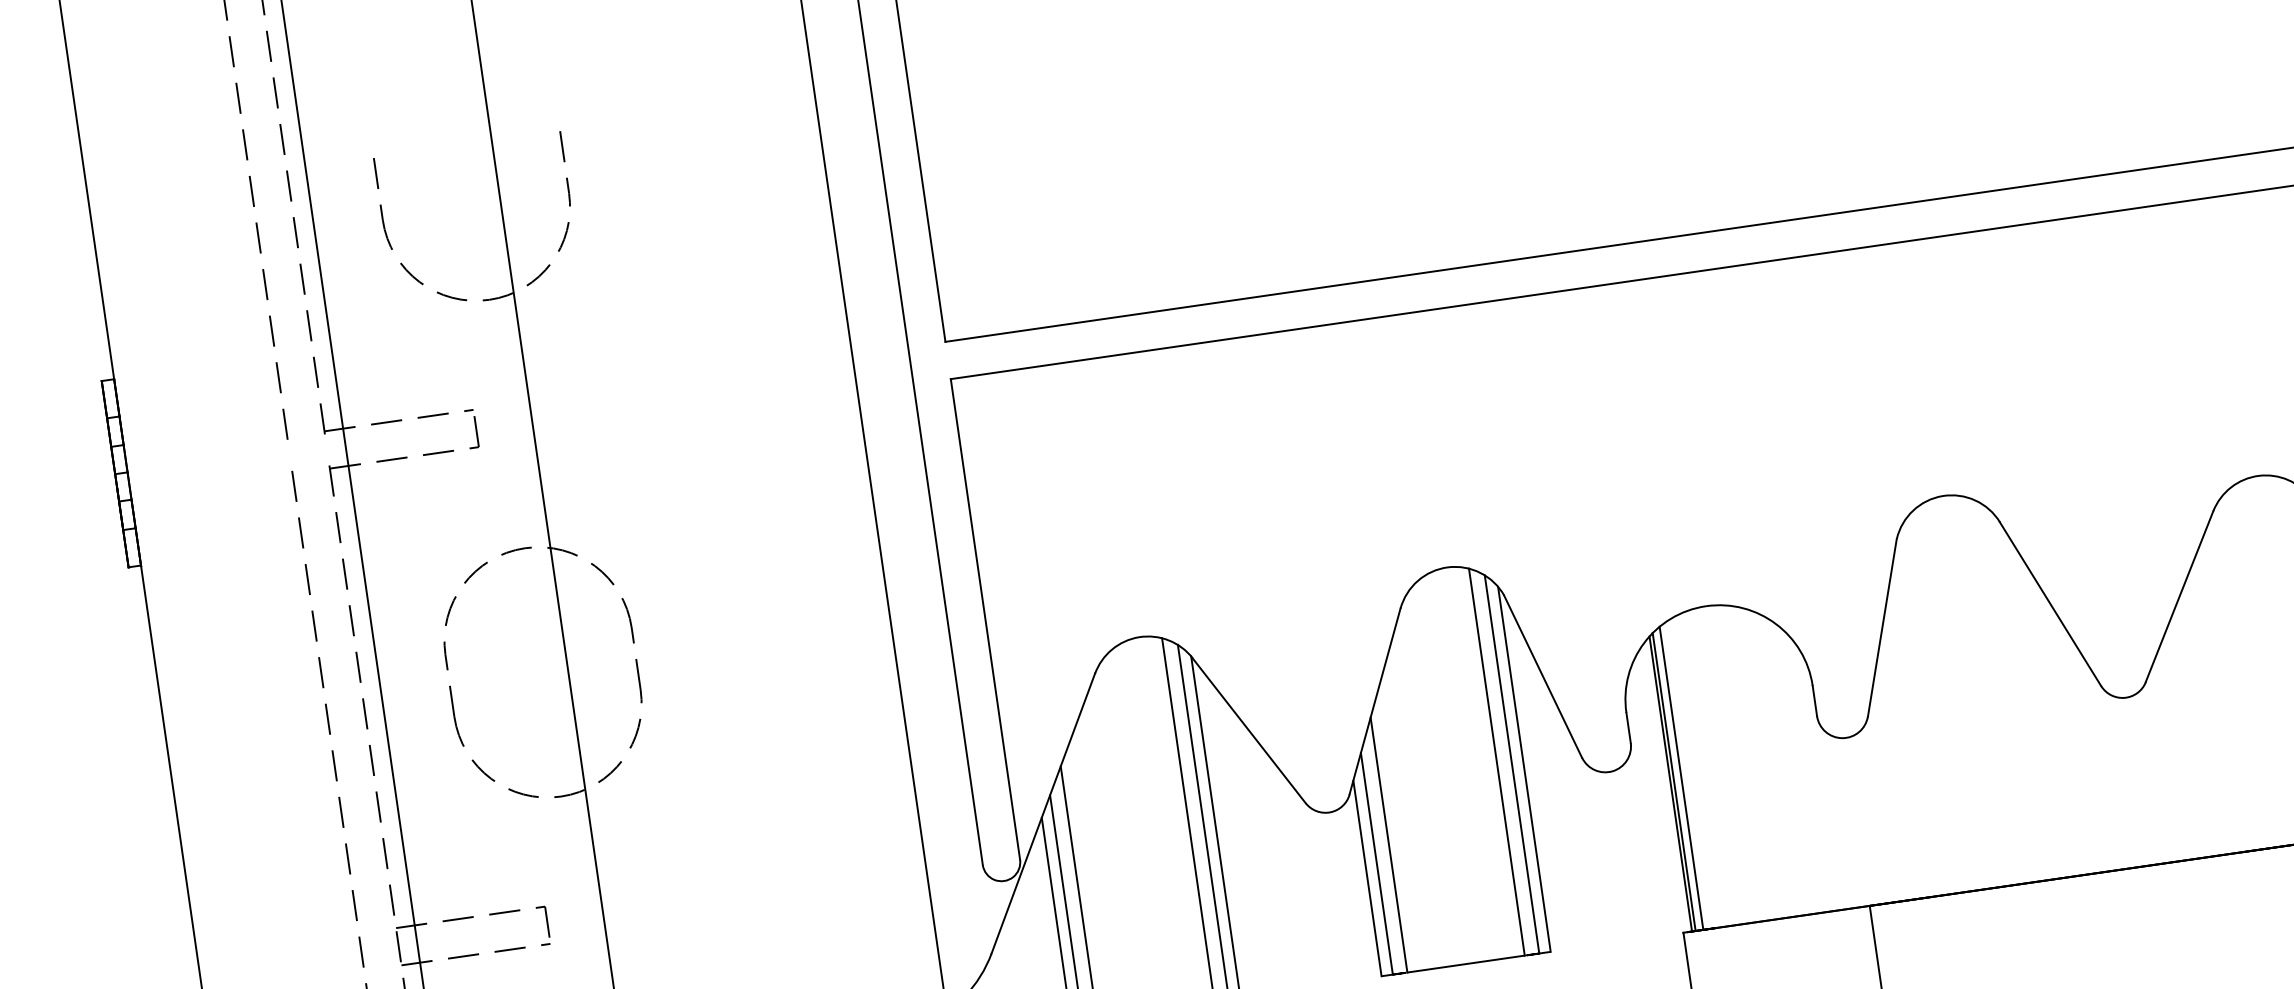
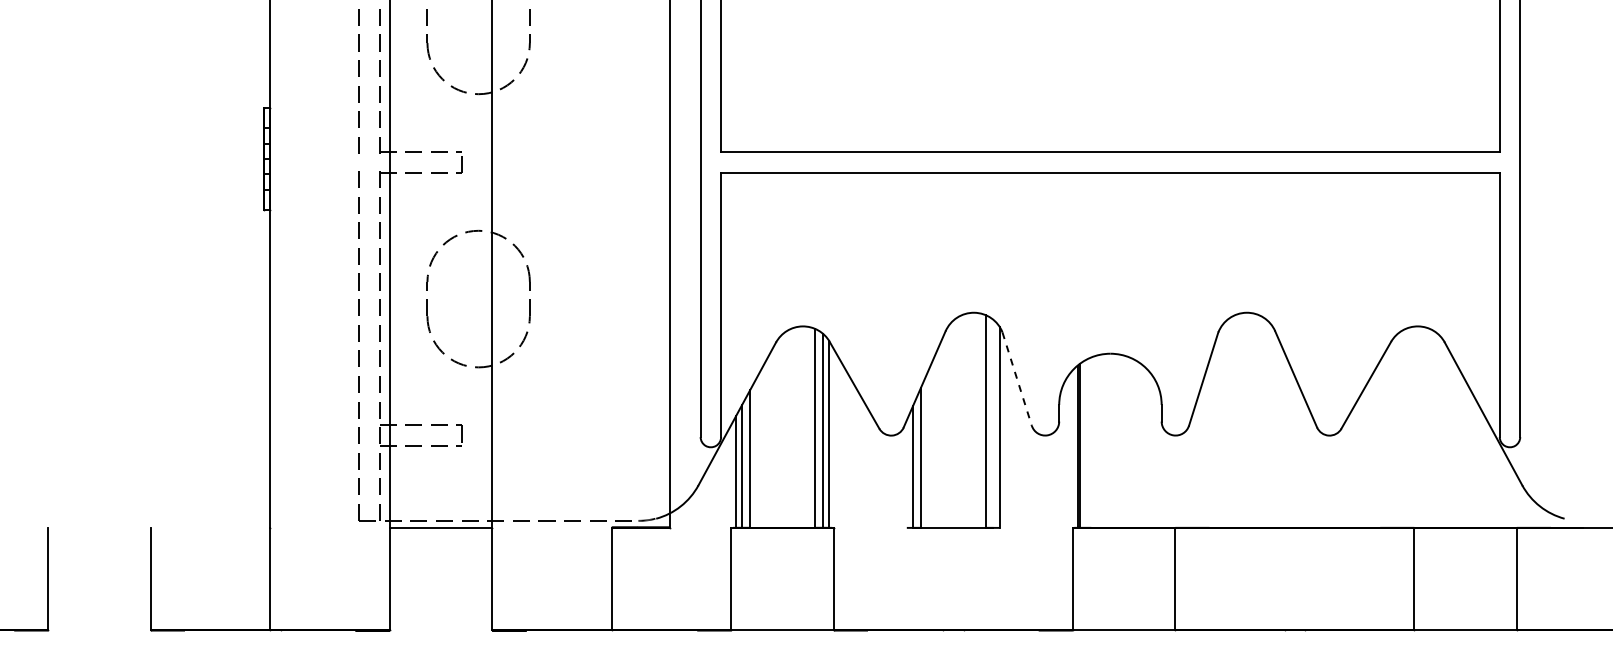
line: (1543, 677) -> (1017, 379), solid -> dashed
line: (1511, 763) -> (993, 423), removed
line: (1680, 778) -> (1083, 444), removed
line: (1366, 877) -> (906, 473), removed

